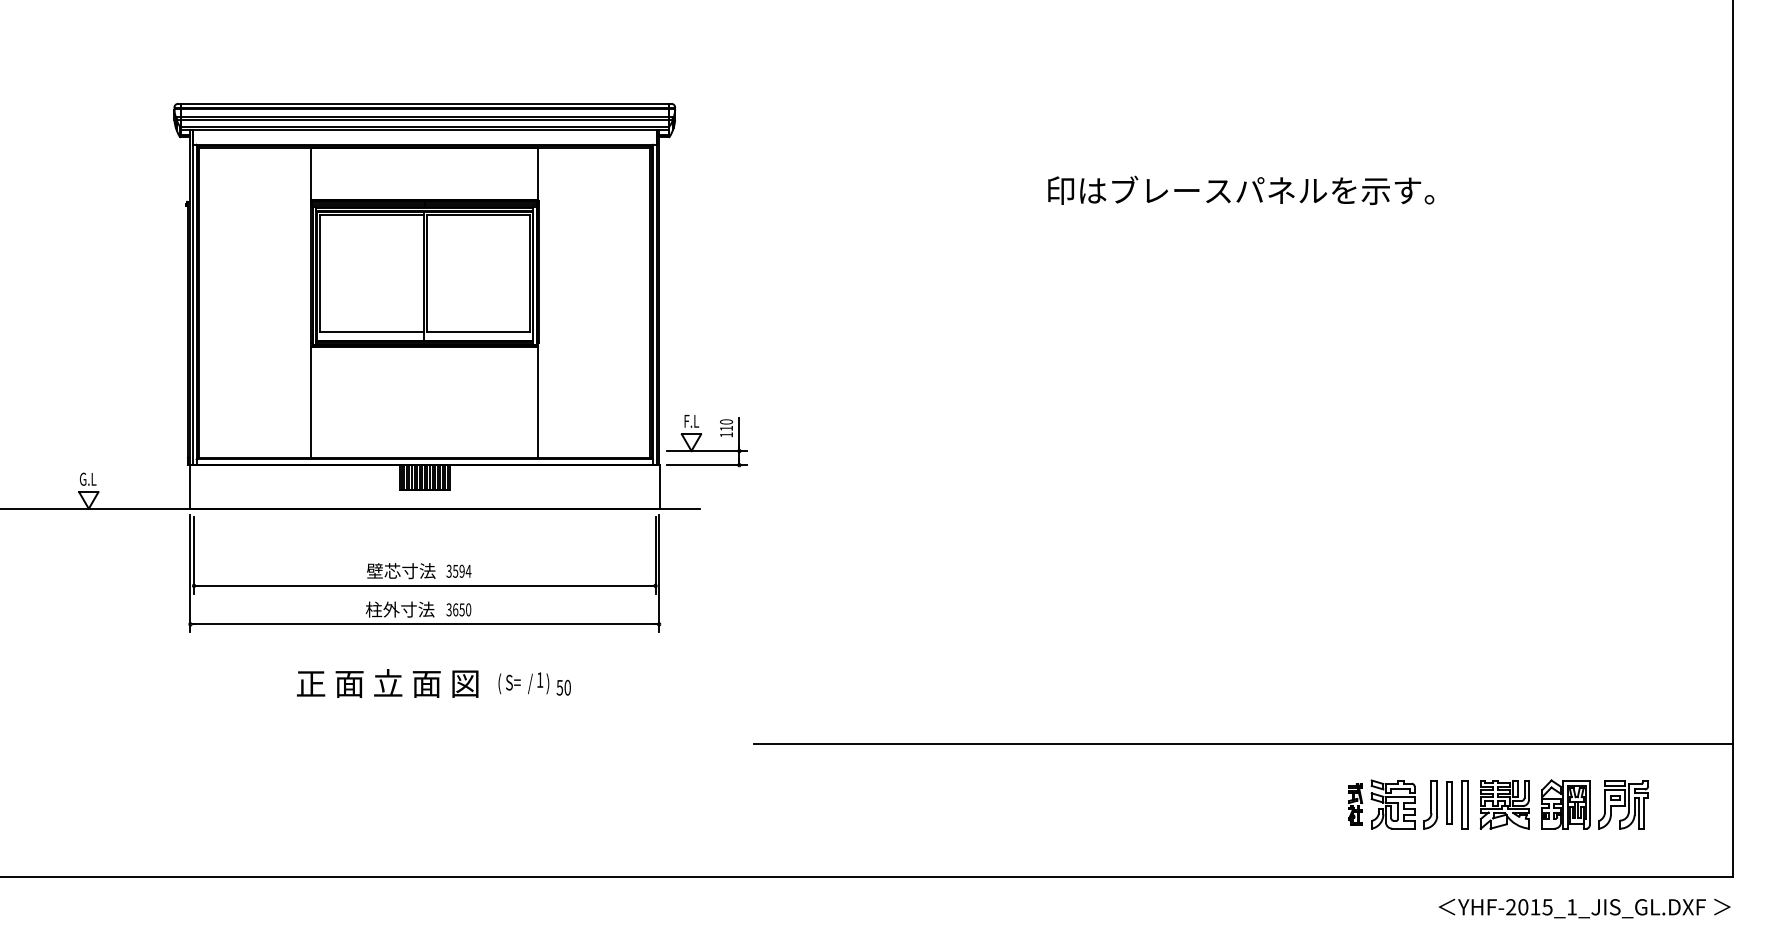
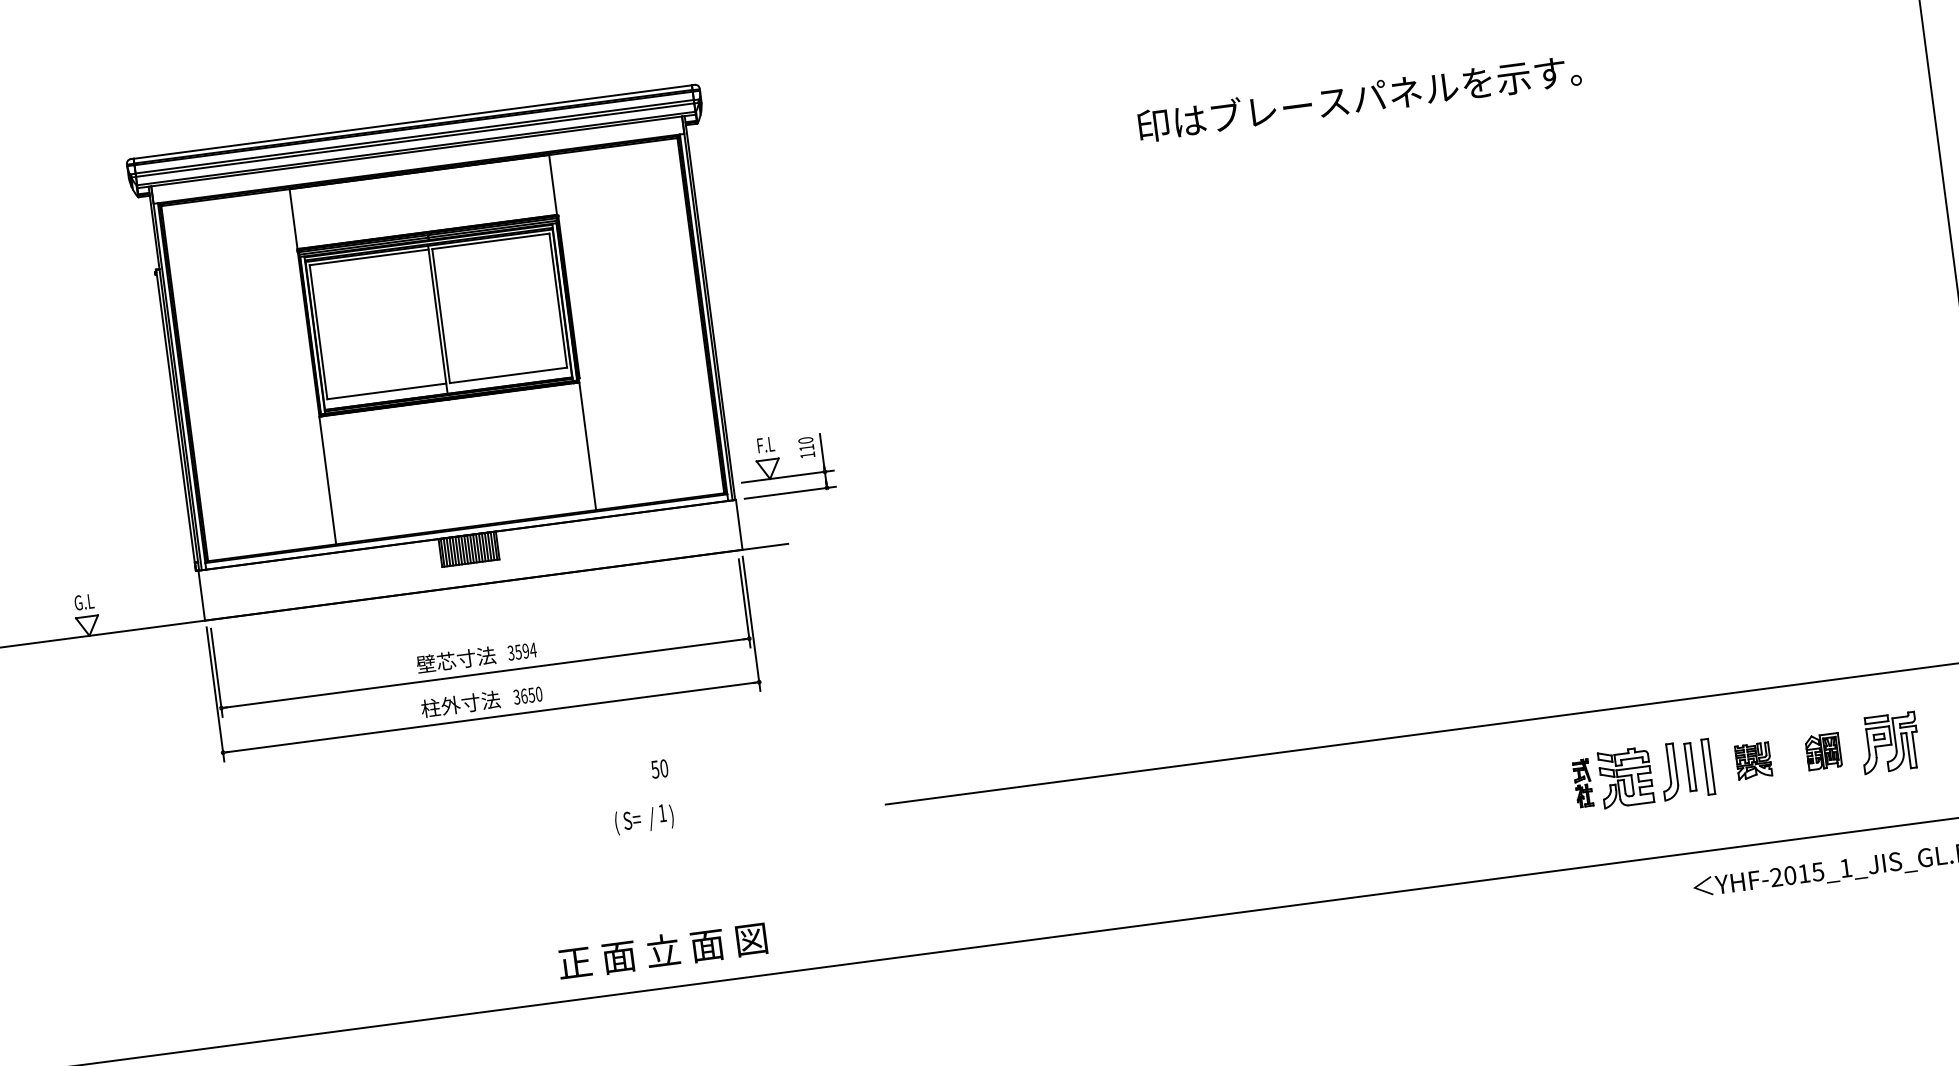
text: (387, 683) -> (662, 951), moved
text: (523, 683) -> (643, 819), moved
part: (1504, 804) -> (1753, 760), size x0.6
part: (1565, 804) -> (1823, 751), size x0.6

